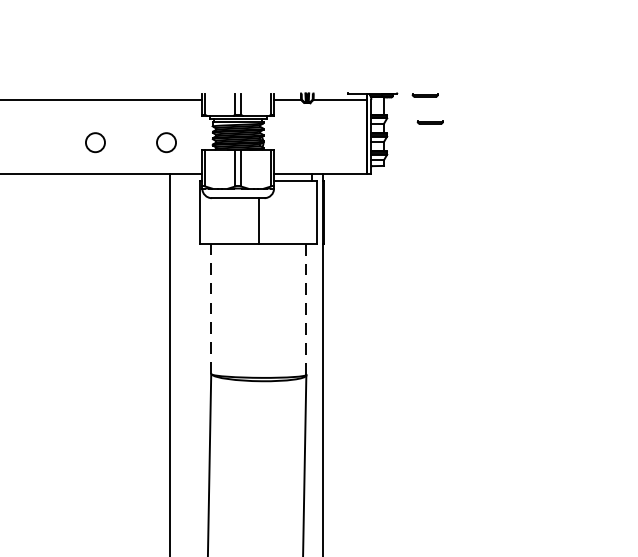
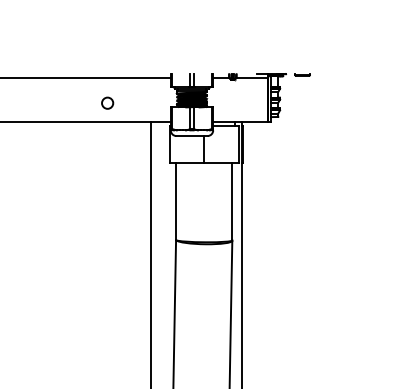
line: (430, 121) -> (305, 90), removed
circle: (166, 141) -> (149, 102), removed
line: (211, 308) -> (176, 201), dashed -> solid
line: (306, 308) -> (232, 201), dashed -> solid

